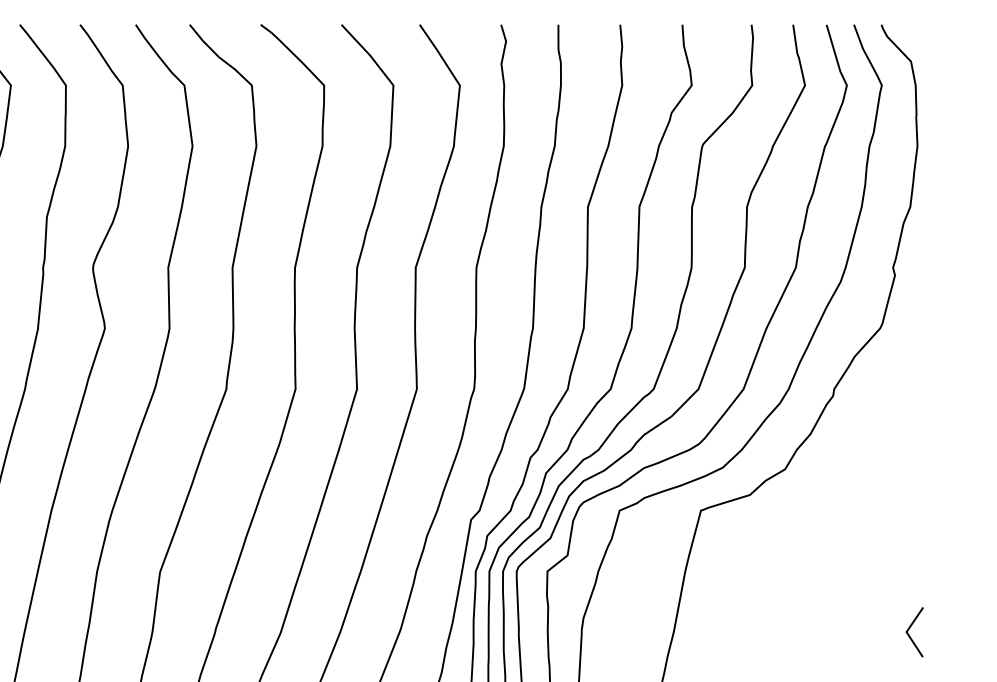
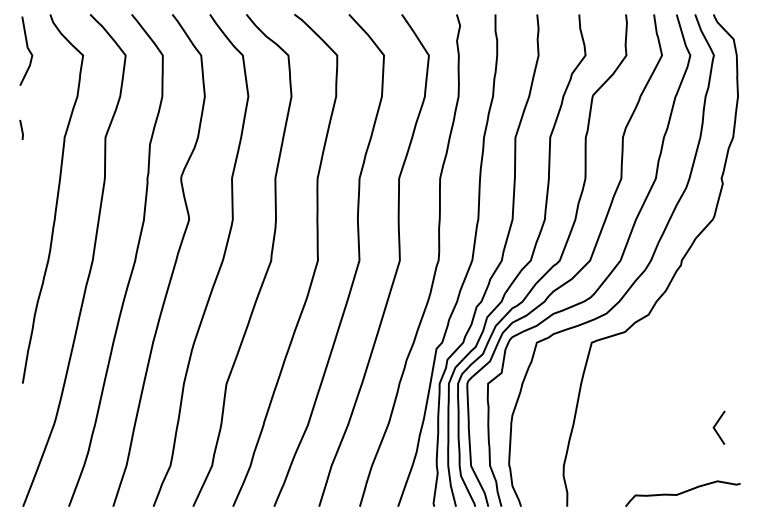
line: (910, 628) -> (716, 425), moved

